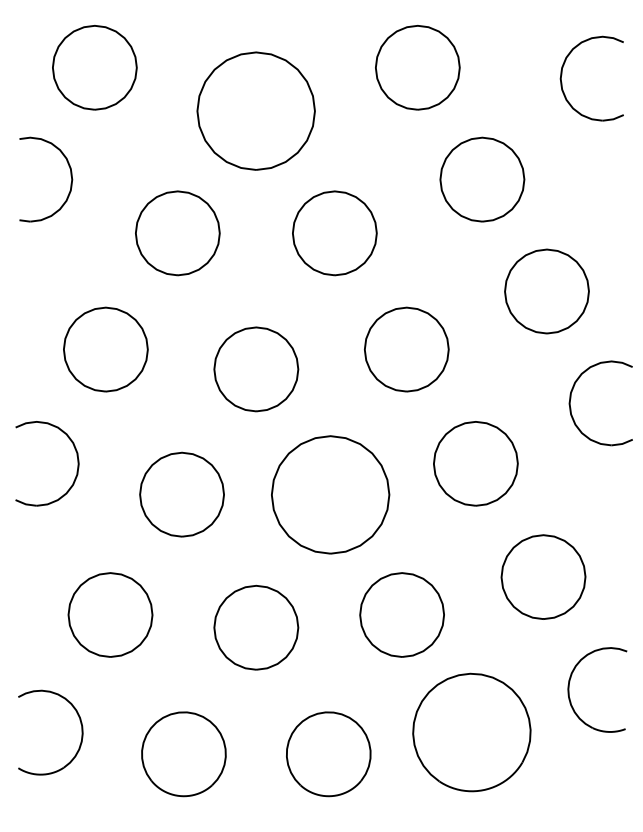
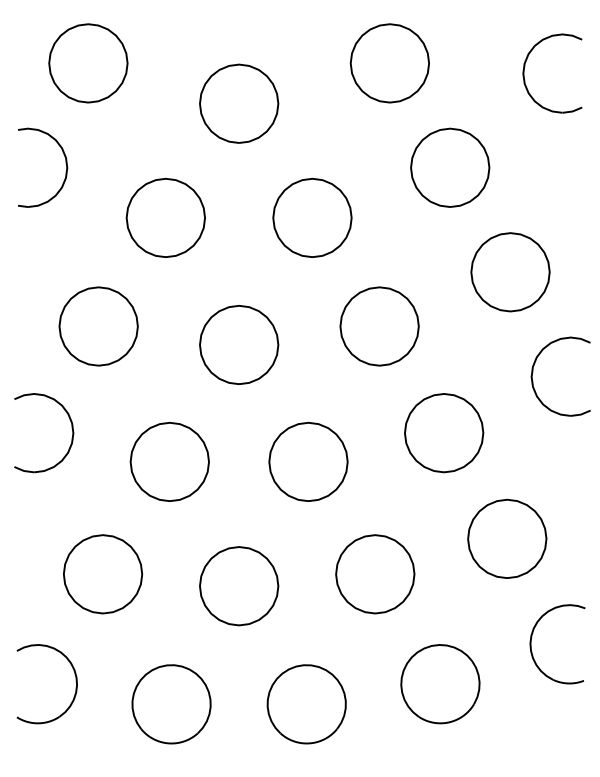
part: (256, 110) -> (239, 103), size x0.71
part: (330, 494) -> (308, 461), size x0.71
part: (471, 733) -> (440, 684), size x0.71

